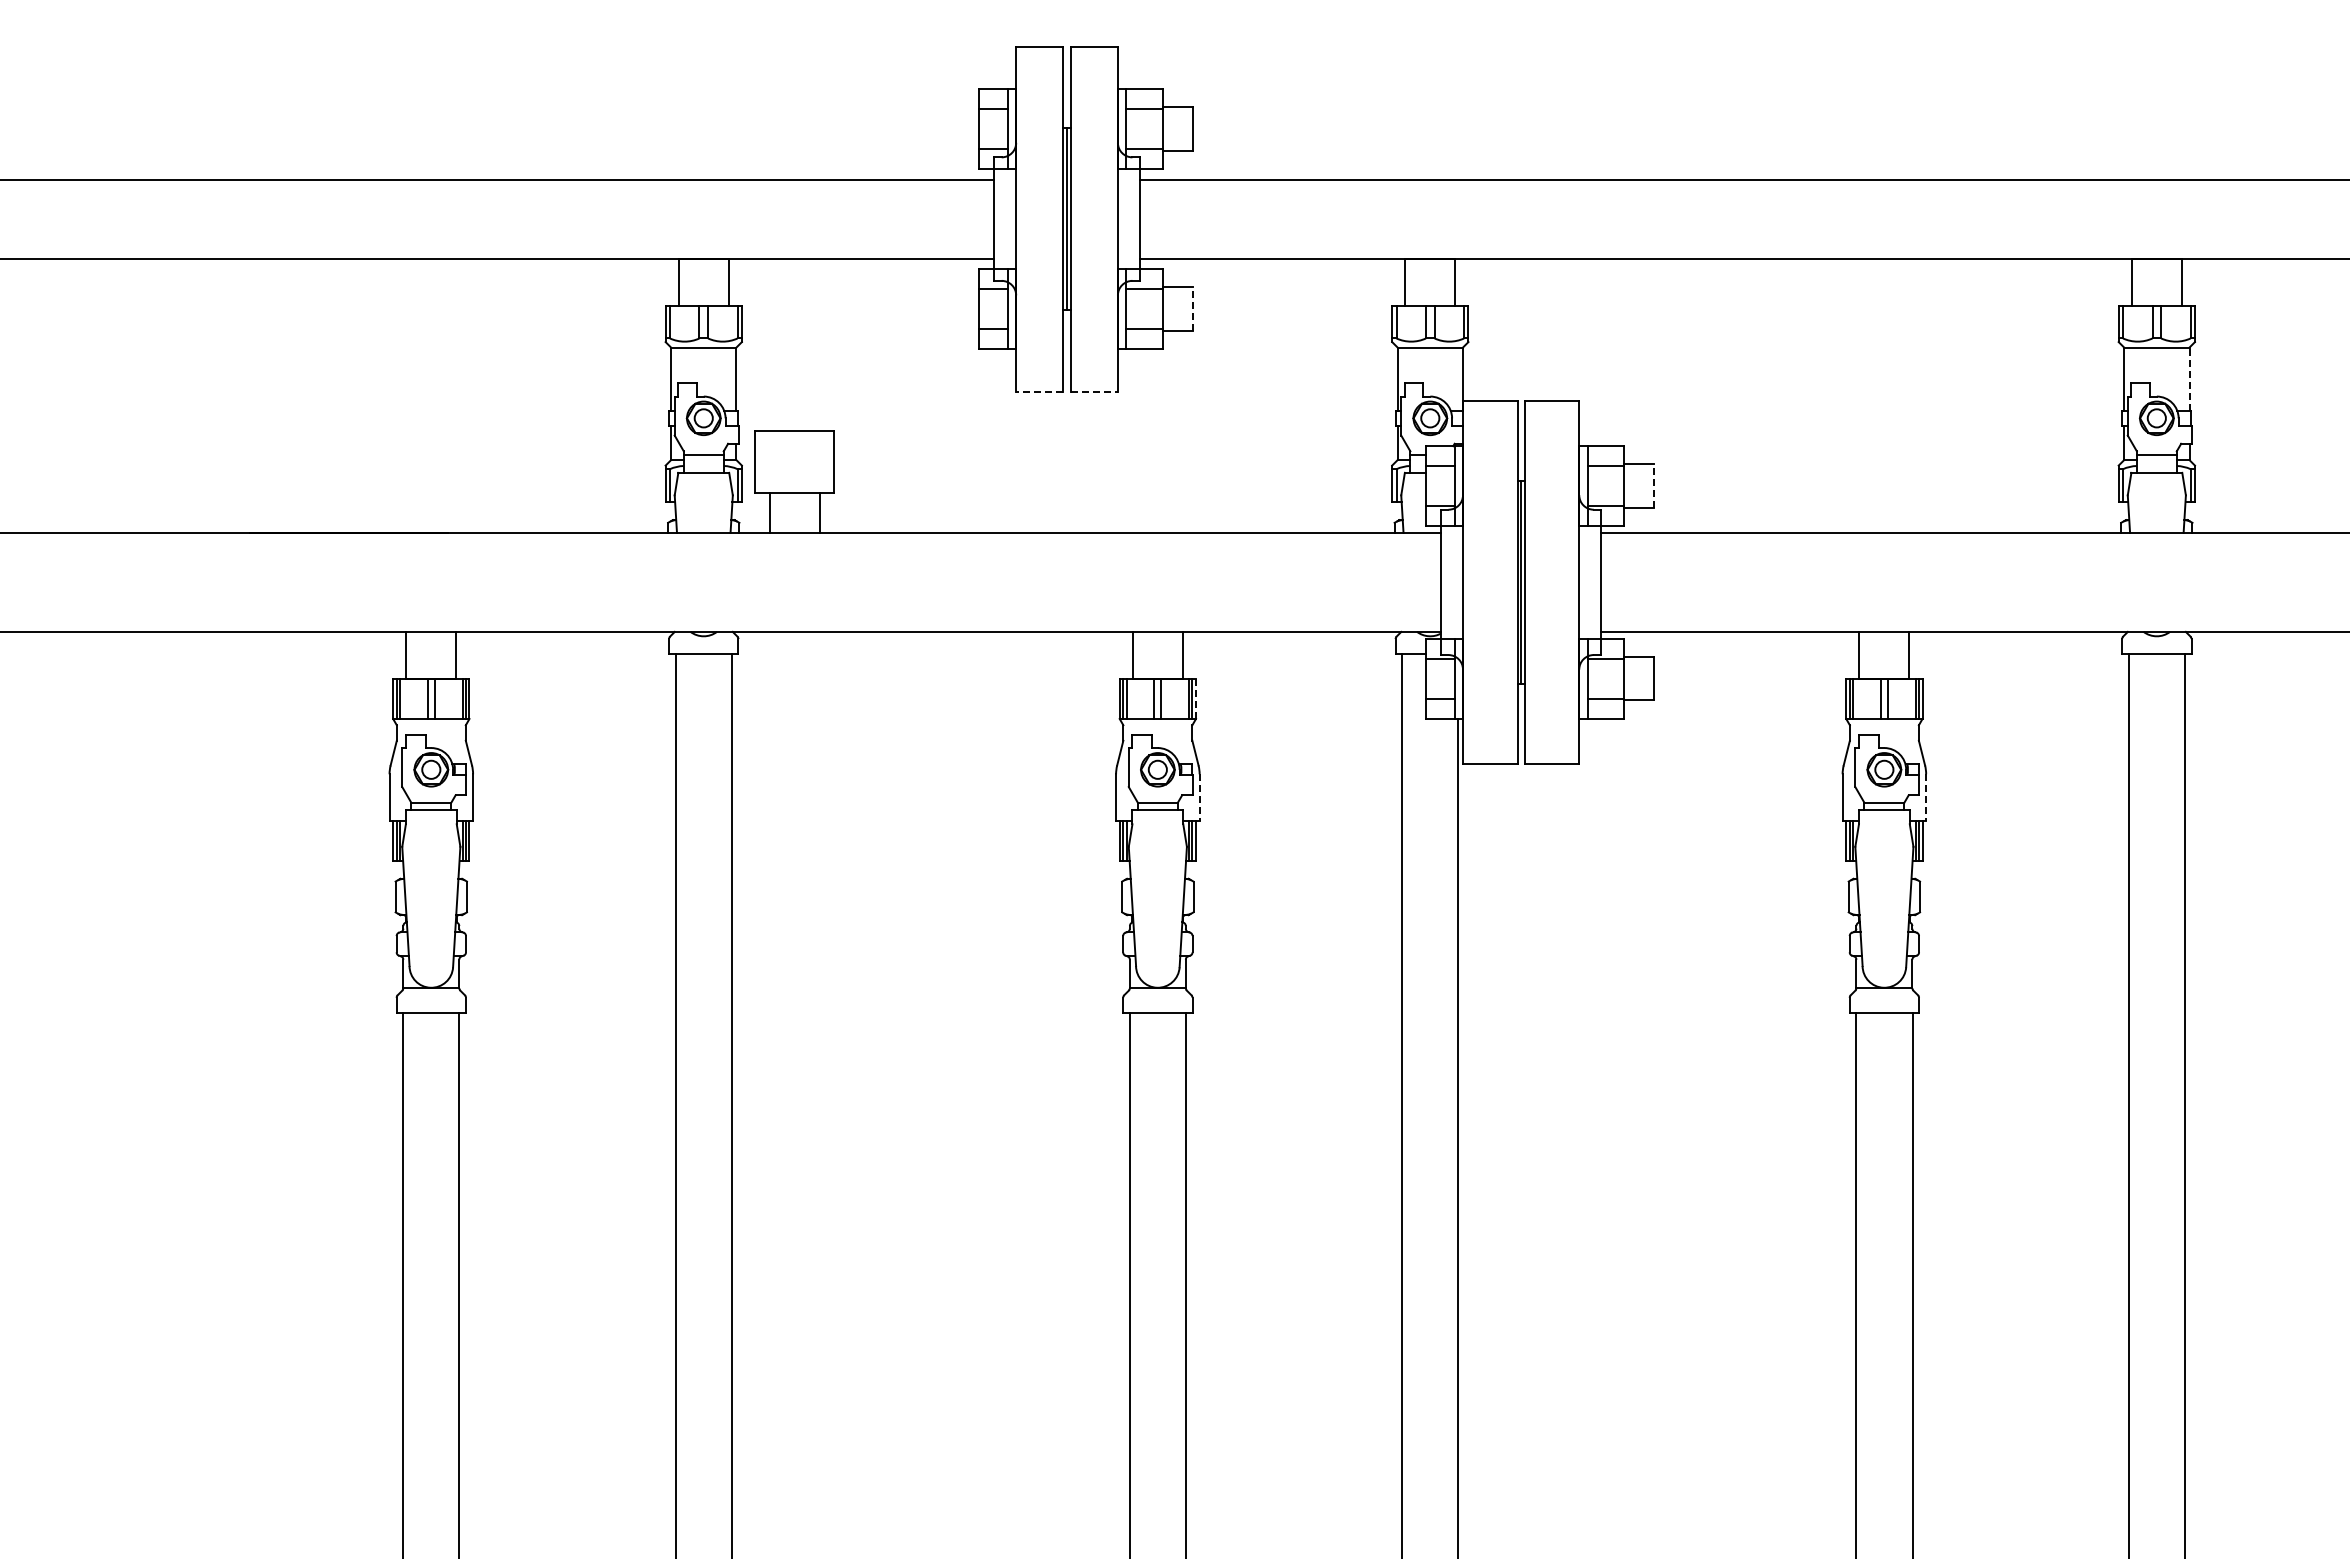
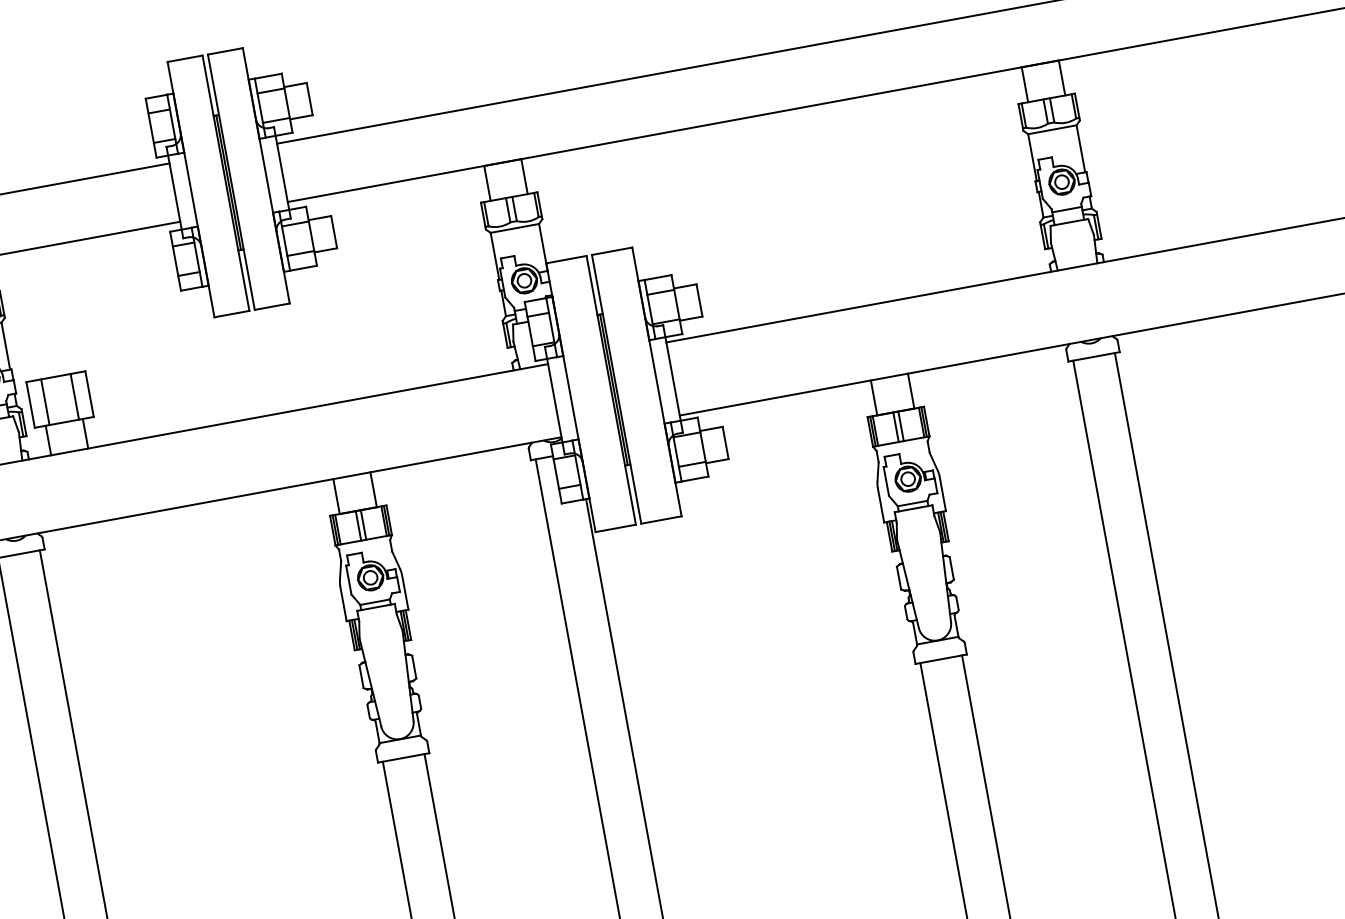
line: (1193, 309) -> (334, 232), dashed -> solid
line: (2189, 379) -> (1080, 148), dashed -> solid
line: (1039, 391) -> (231, 314), dashed -> solid
line: (1094, 391) -> (272, 306), dashed -> solid
line: (774, 462) -> (45, 402), added
line: (814, 462) -> (74, 397), added
line: (1654, 486) -> (699, 300), dashed -> solid
line: (1196, 699) -> (389, 520), dashed -> solid
line: (1199, 797) -> (405, 592), dashed -> solid
line: (1926, 797) -> (943, 493), dashed -> solid

